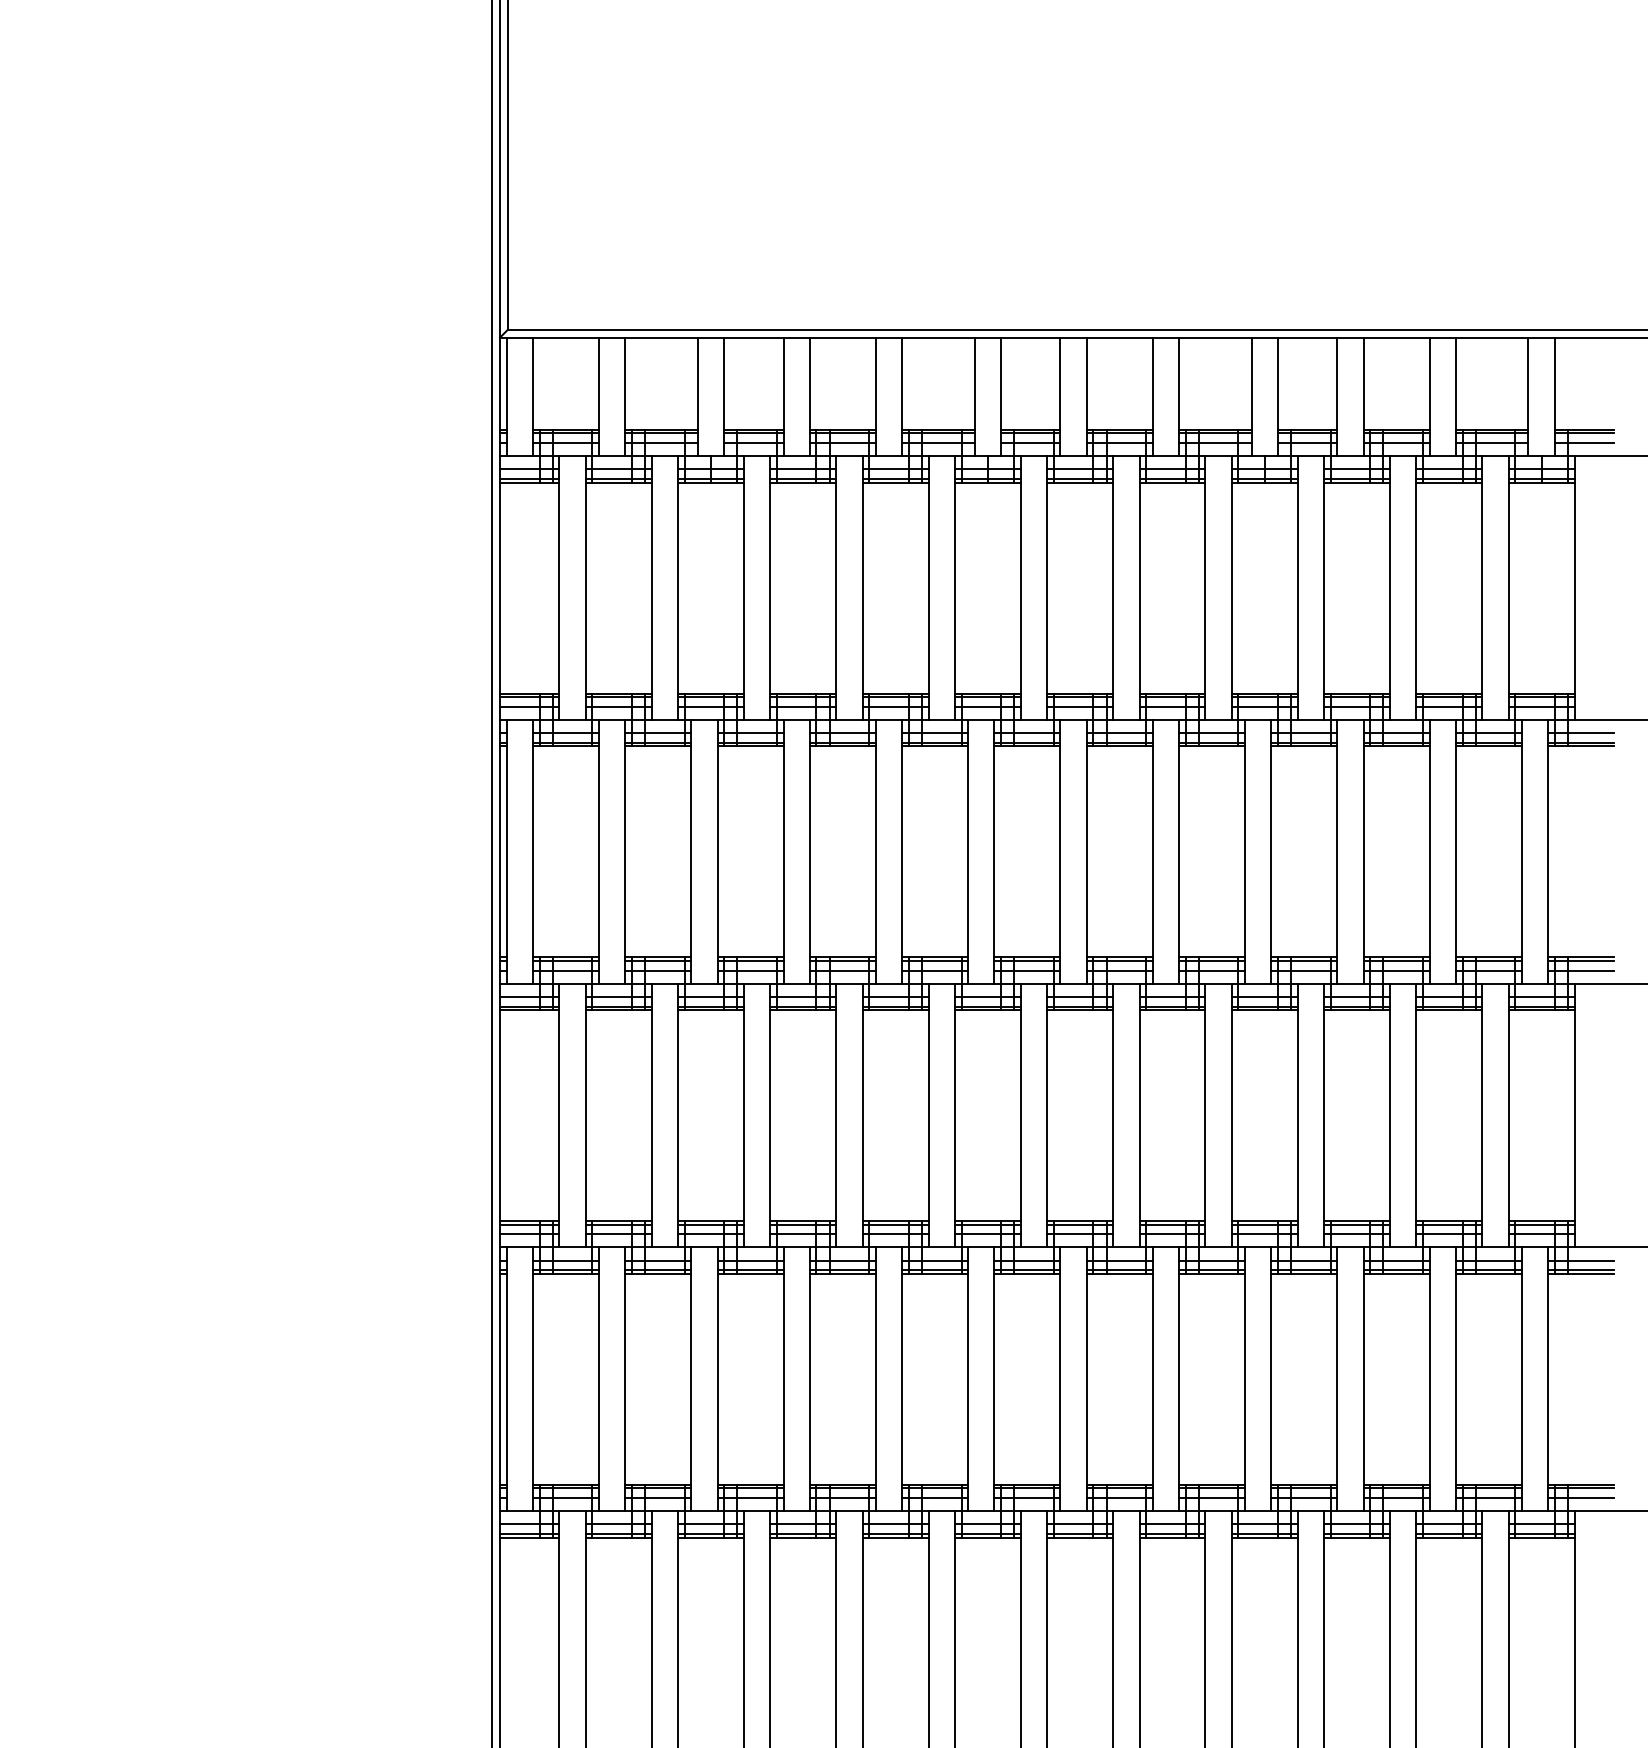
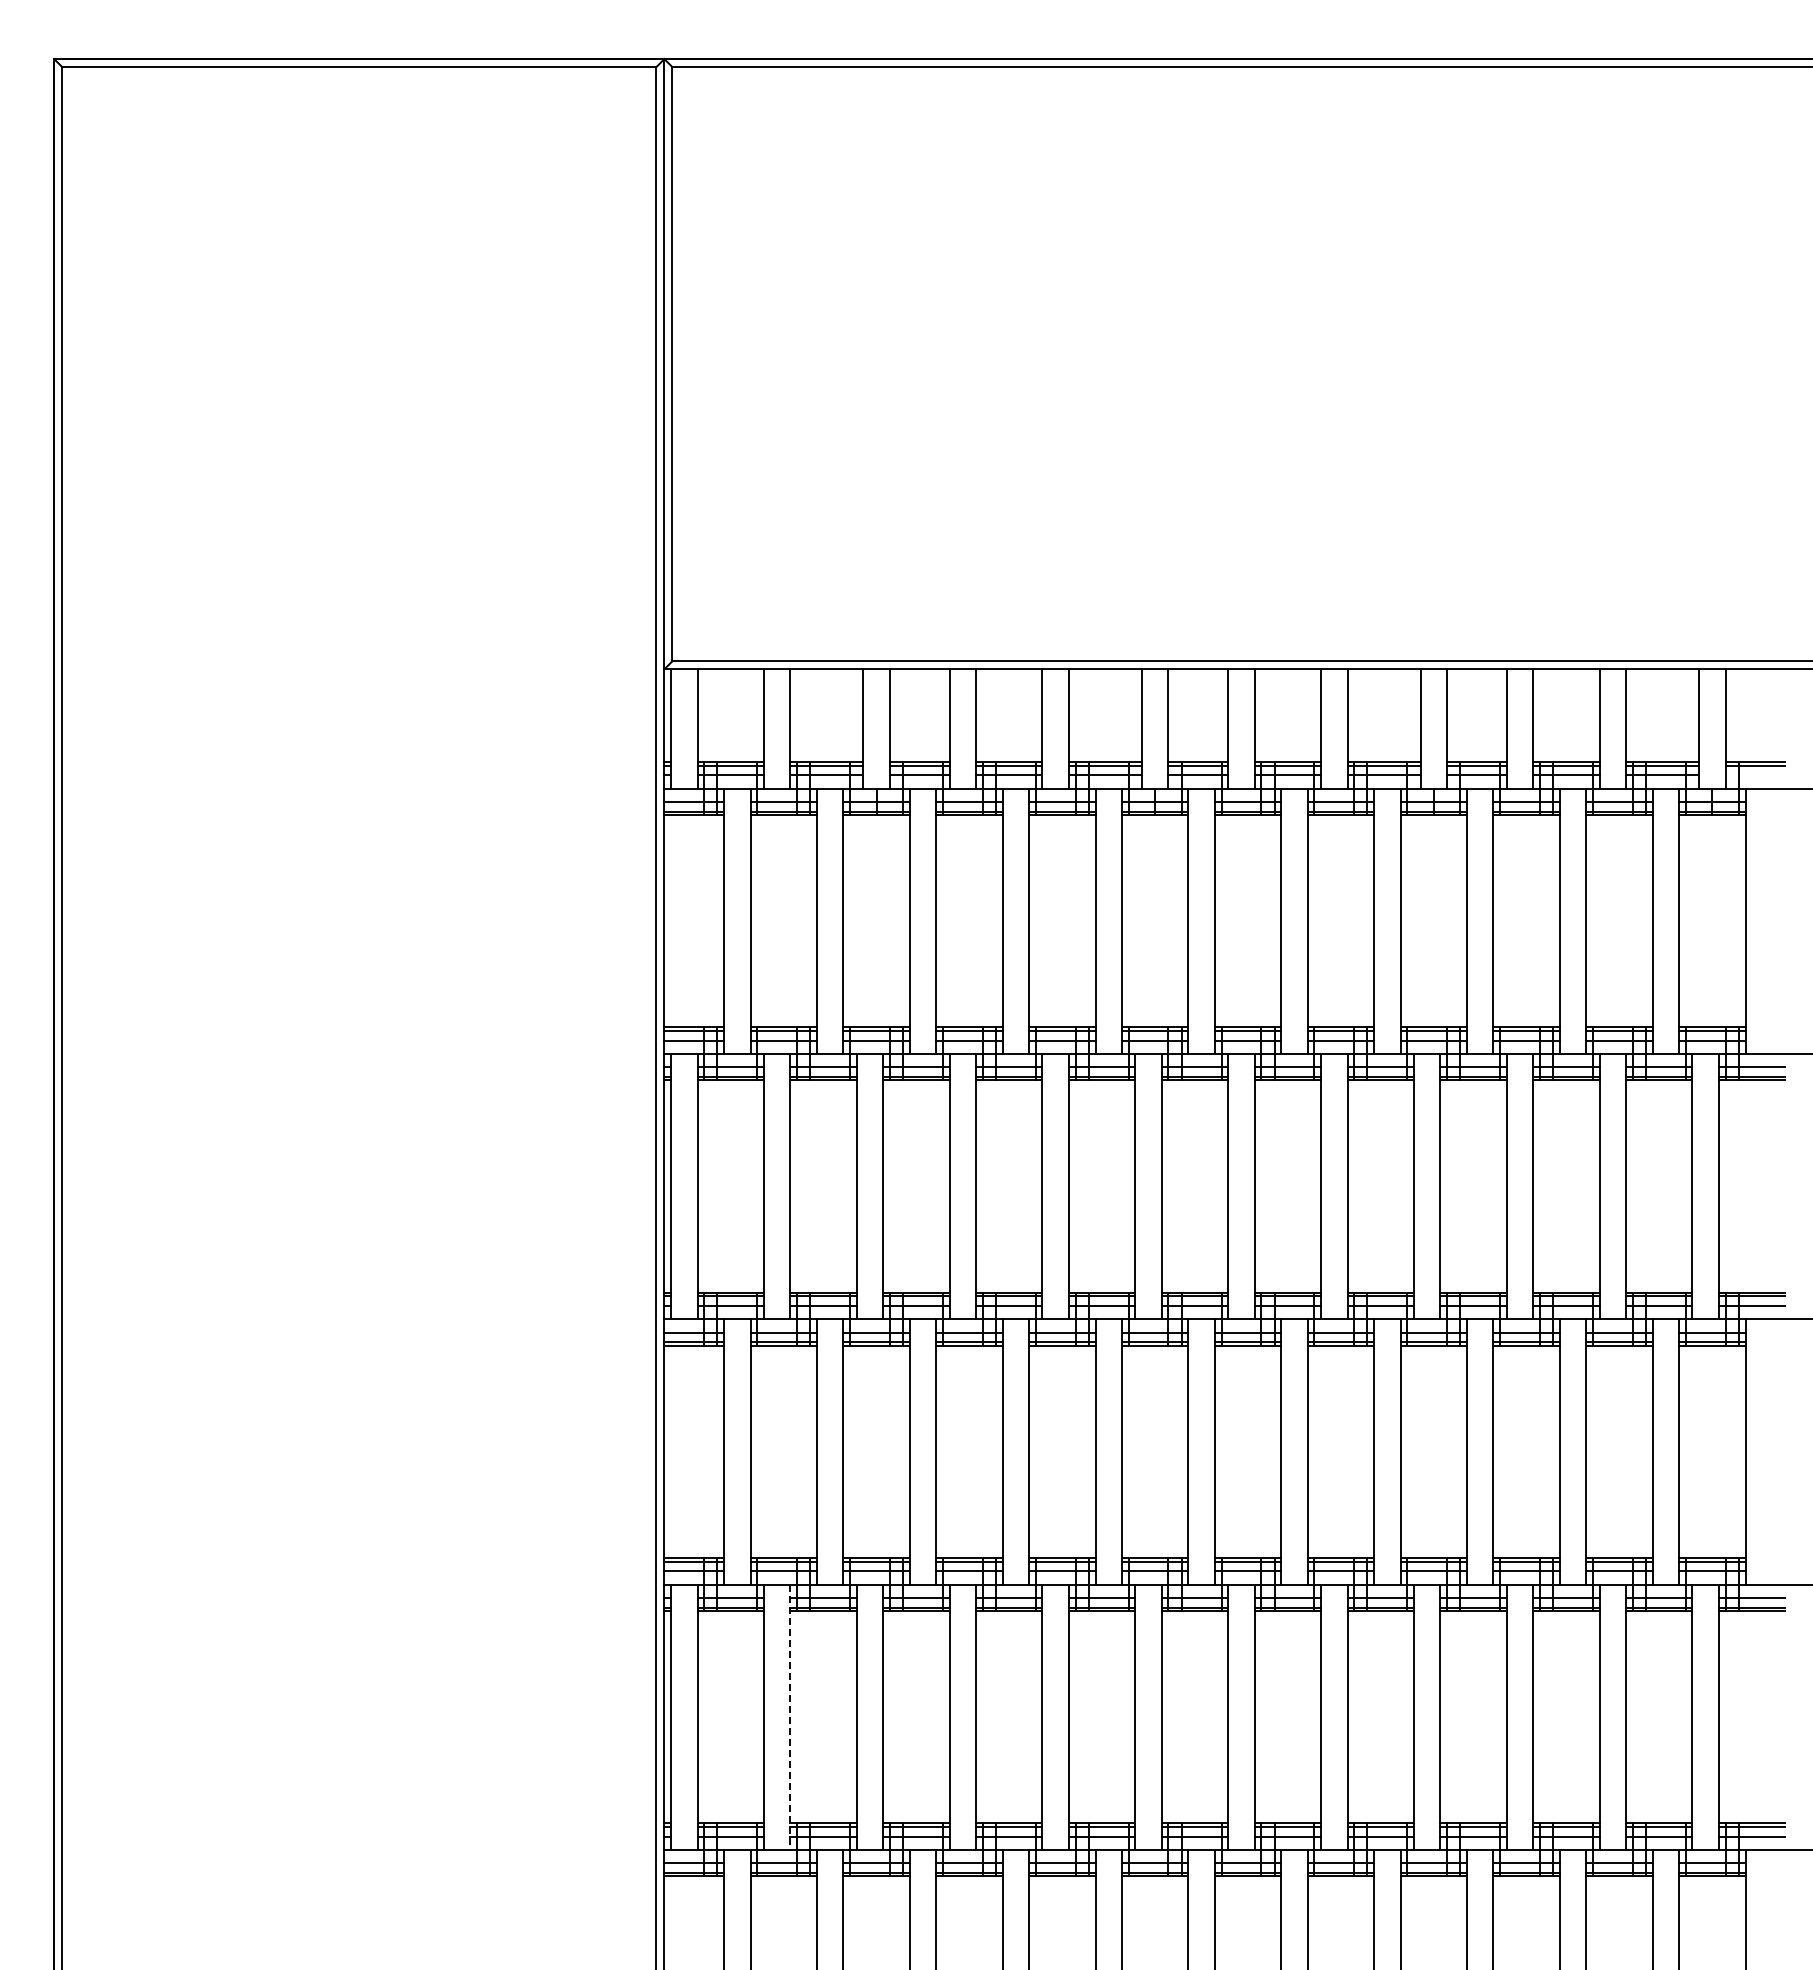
line: (1584, 443) -> (1755, 775), removed
line: (625, 1379) -> (790, 1717), solid -> dashed

